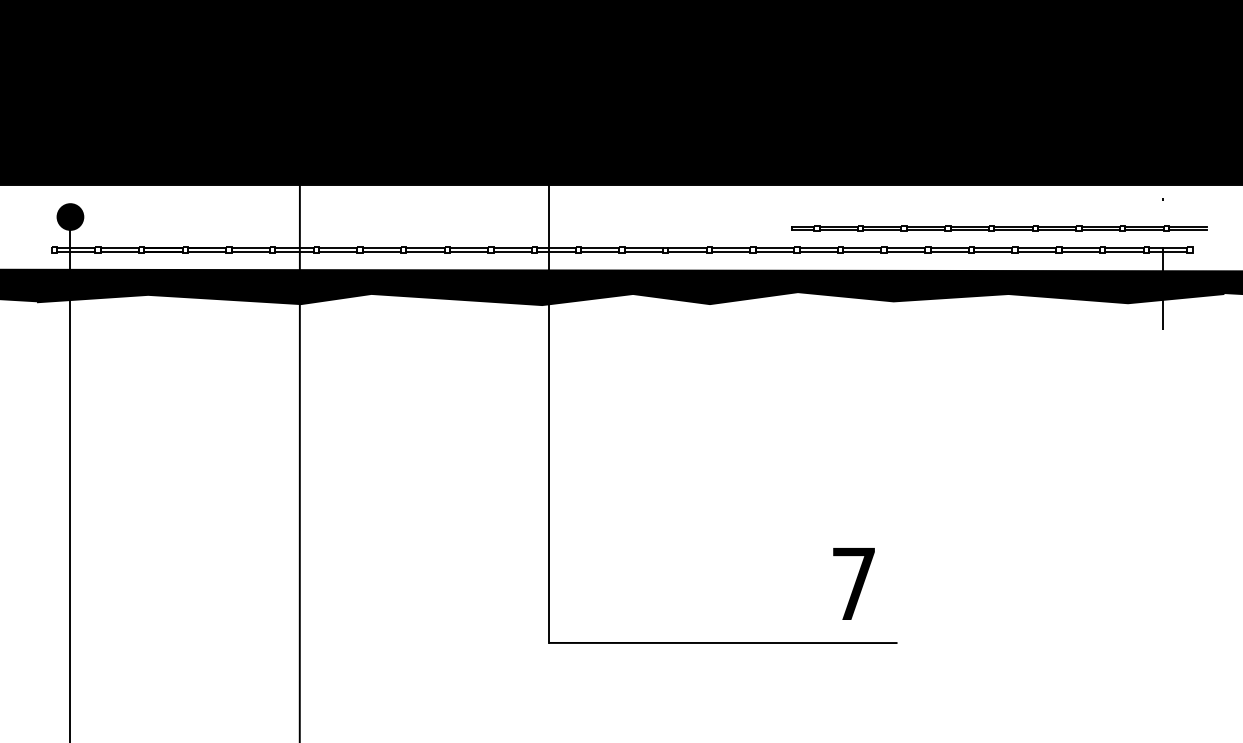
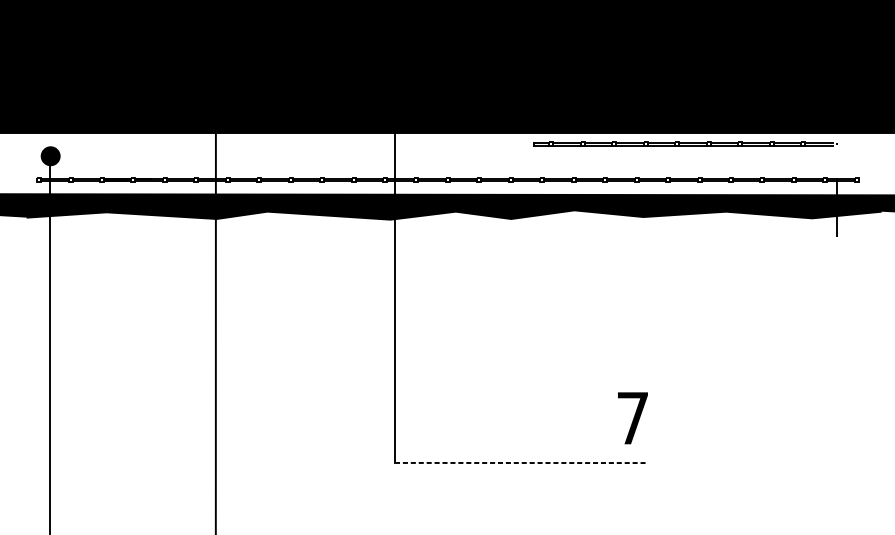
part: (999, 228) -> (682, 144), moved
text: (853, 583) -> (632, 418), moved
line: (722, 642) -> (520, 462), solid -> dashed

